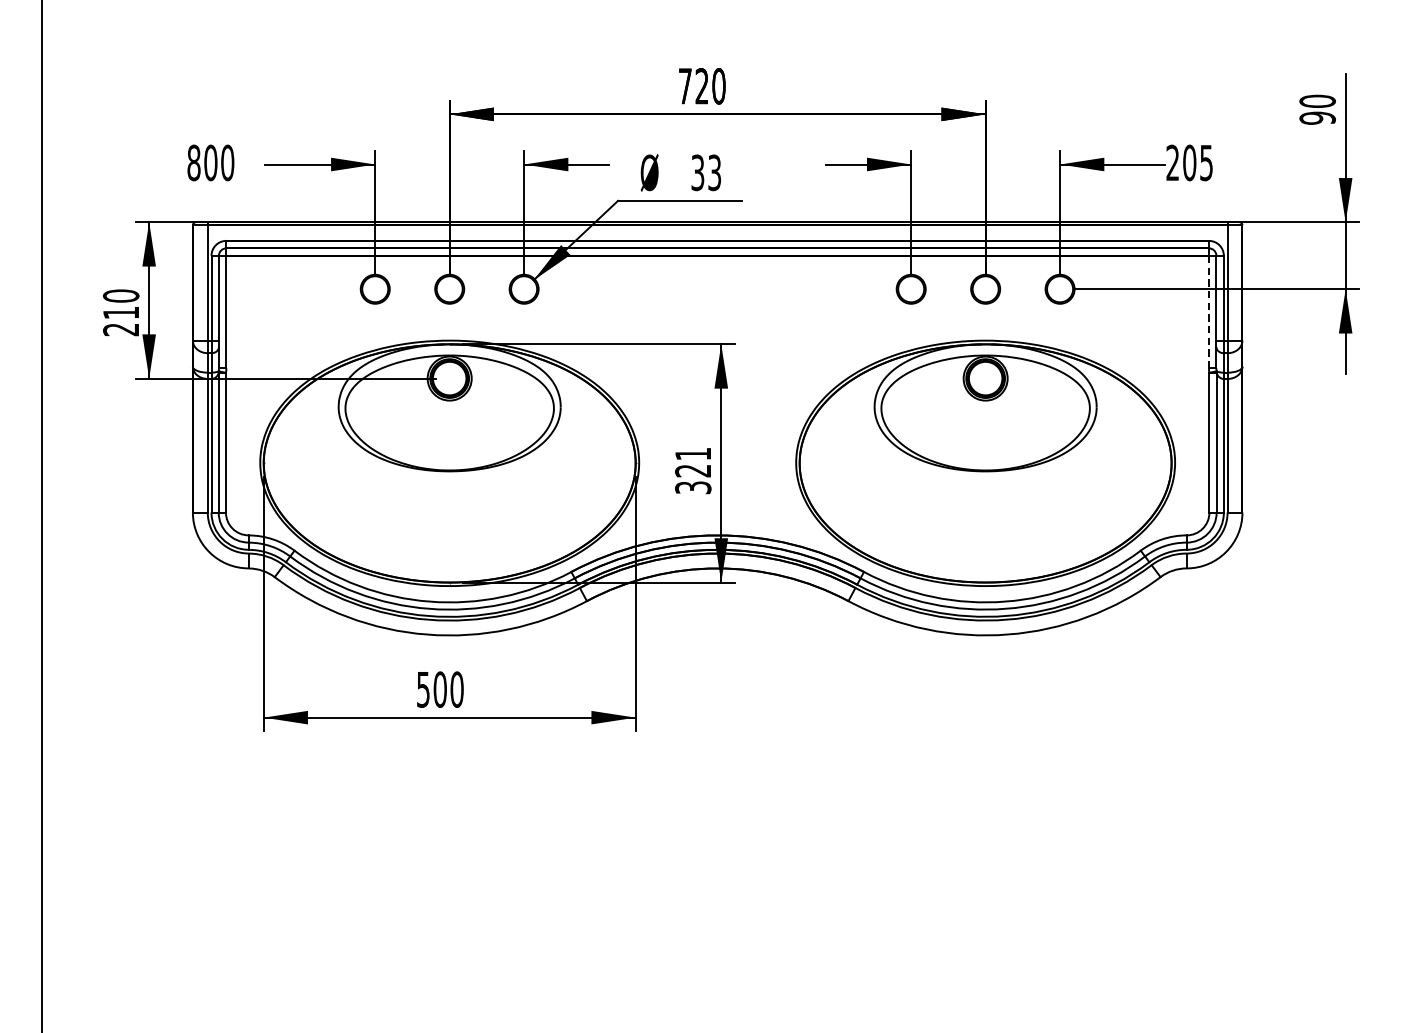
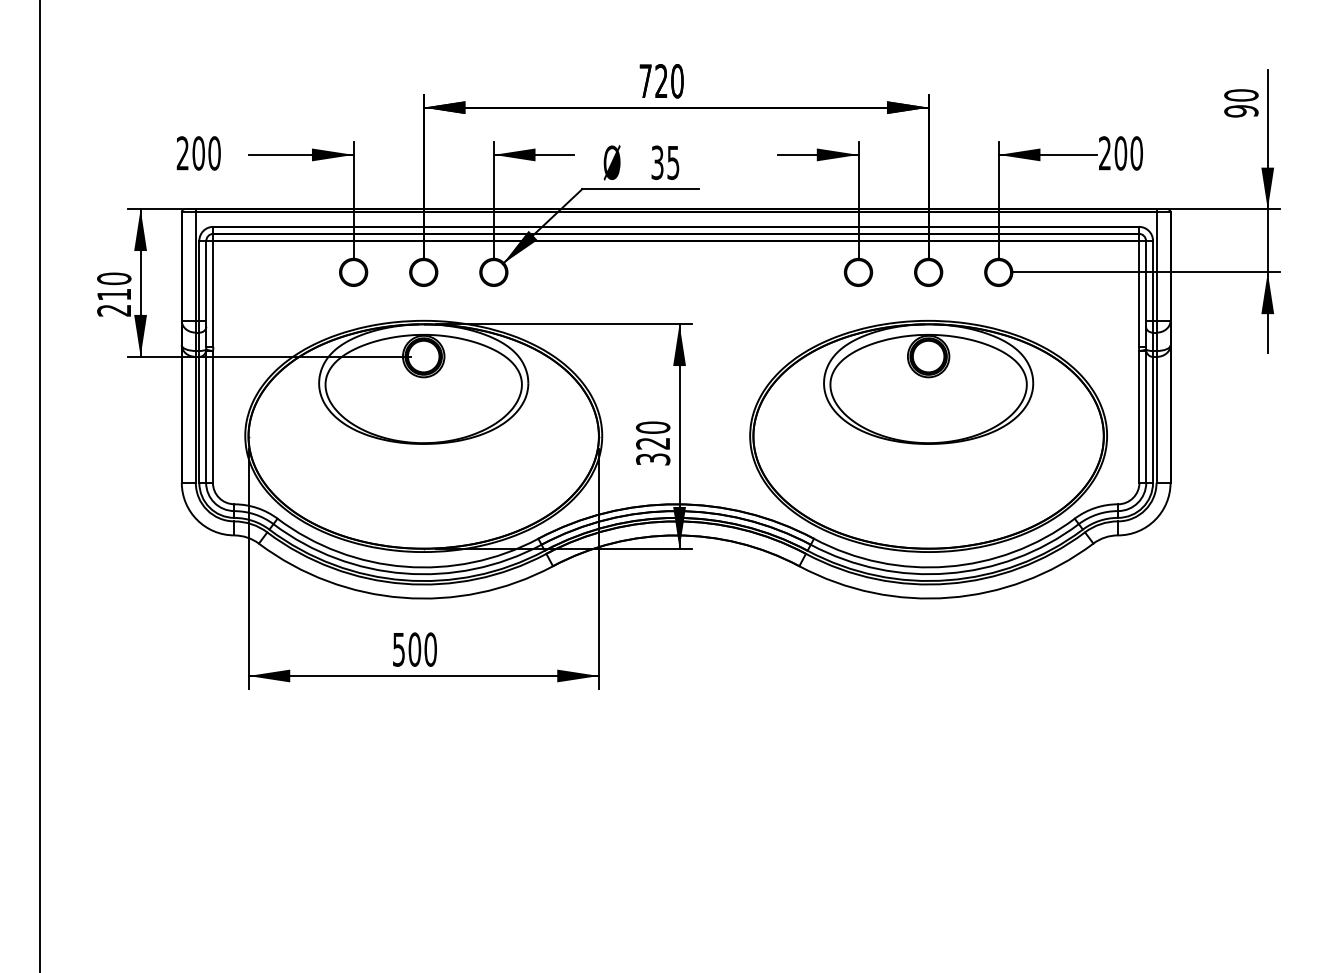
text: (193, 163) -> (182, 153), 800 -> 200
text: (1206, 163) -> (1136, 153), 205 -> 200
text: (714, 172) -> (673, 162), 33 -> 35
line: (1209, 311) -> (1139, 293), dashed -> solid
text: (693, 453) -> (653, 427), 321 -> 320

